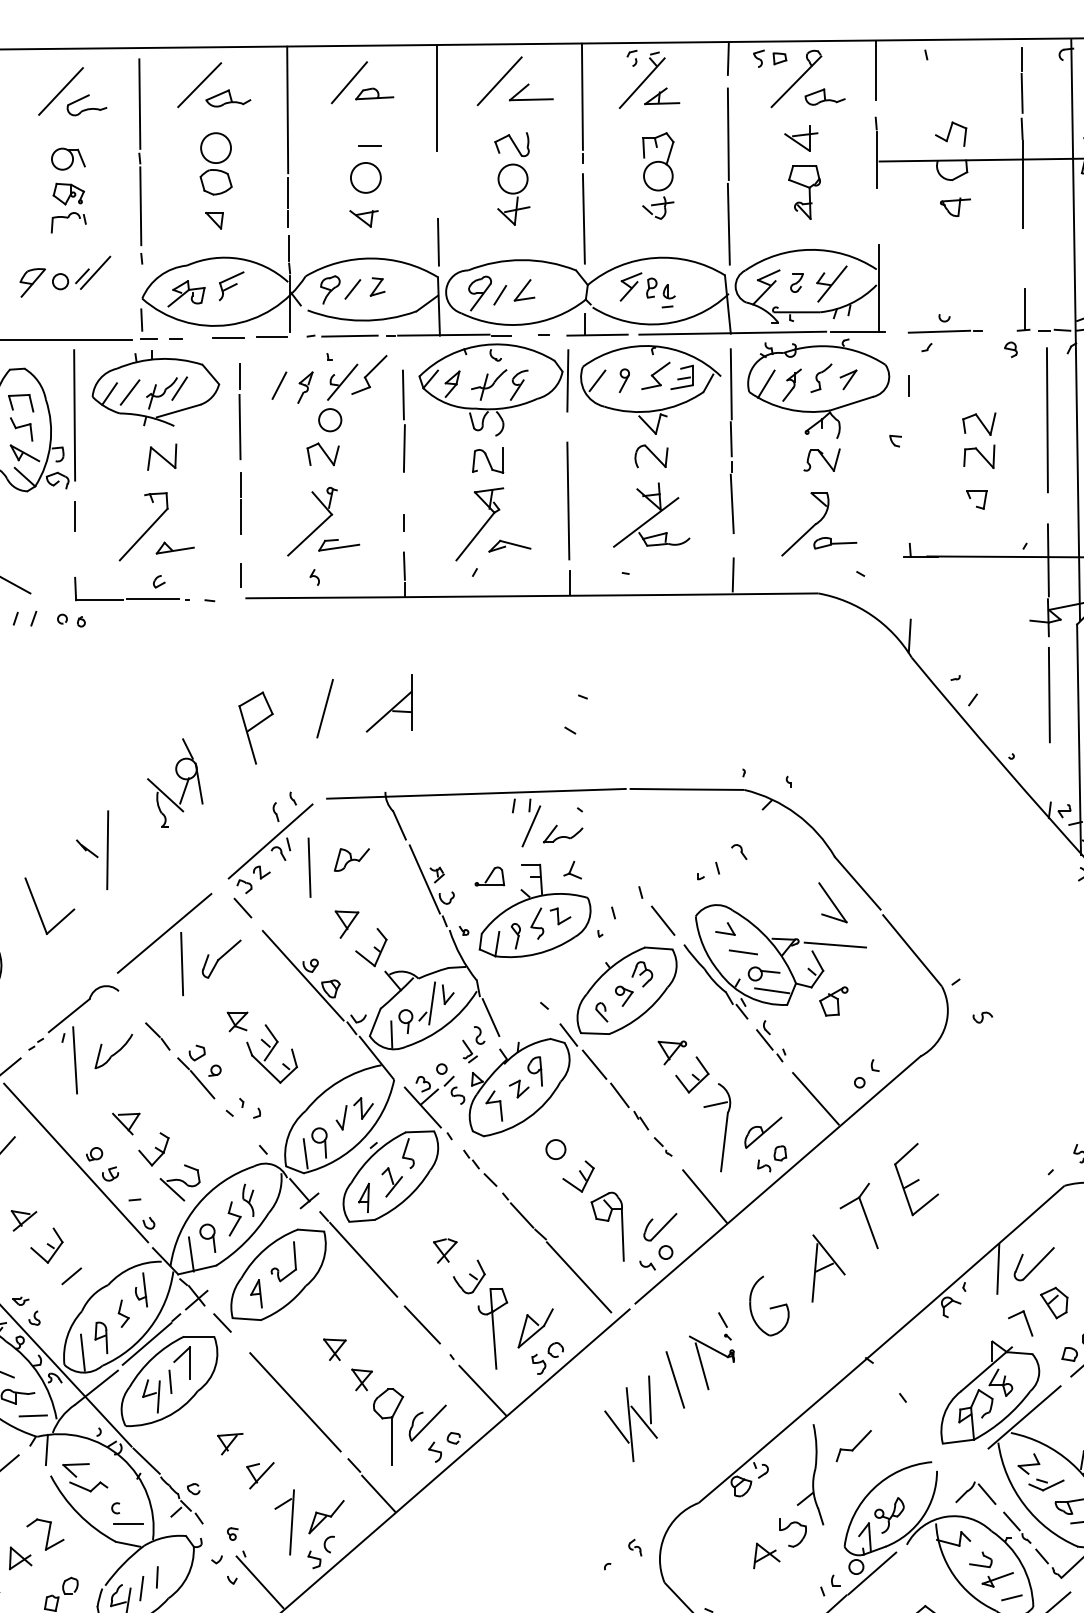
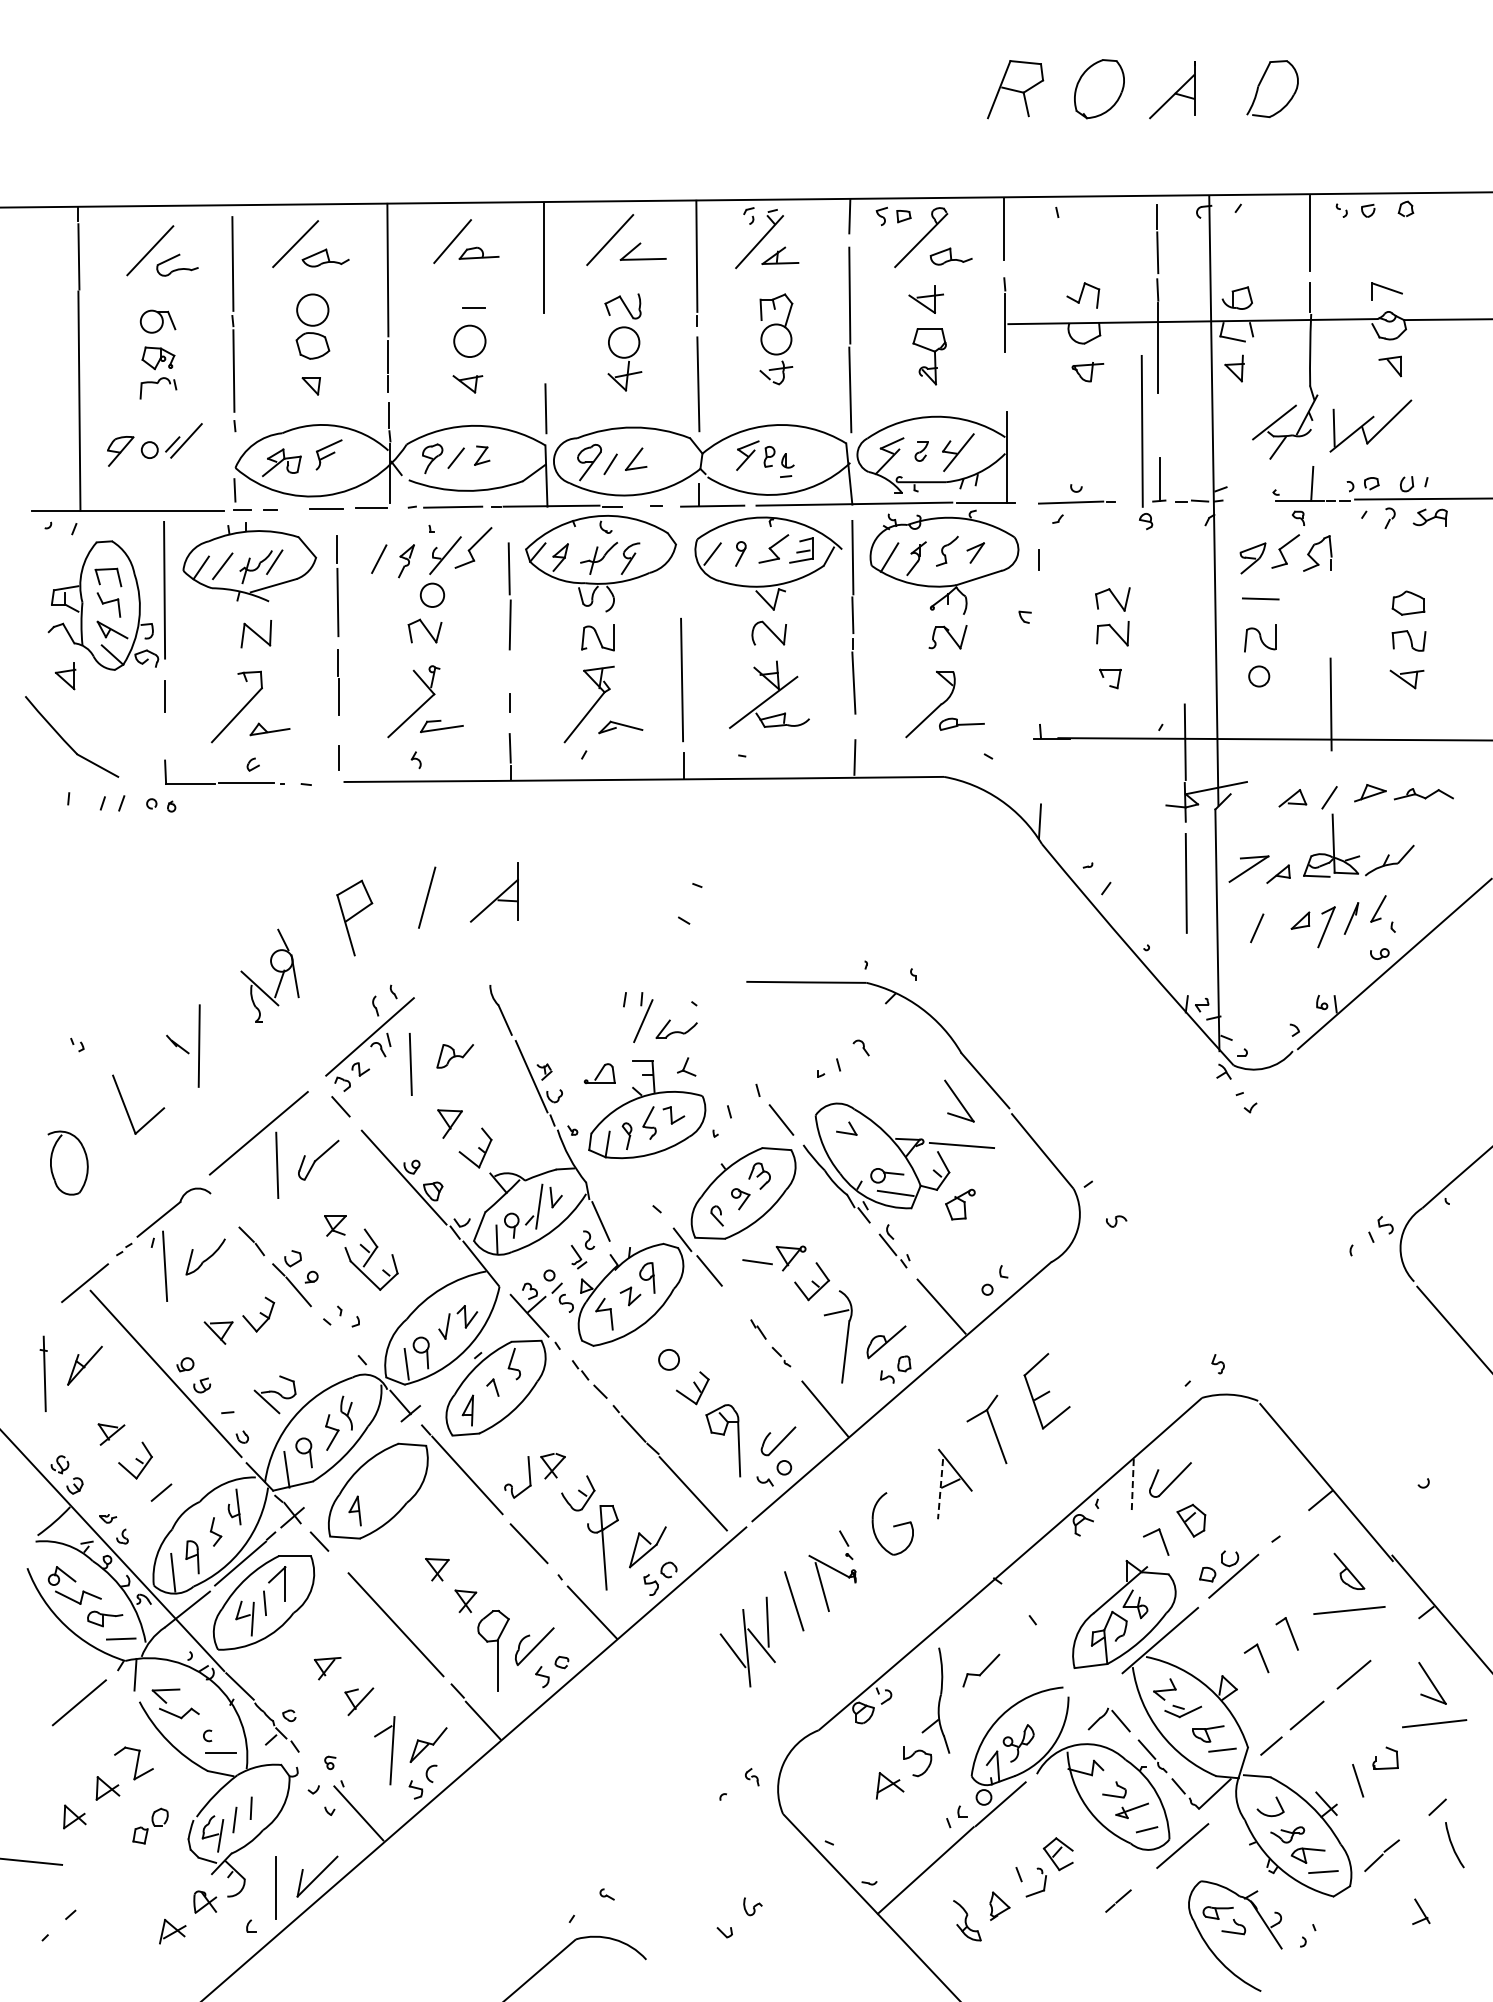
line: (567, 380) -> (681, 553), removed
line: (1046, 420) -> (1141, 431), moved
line: (476, 793) -> (585, 986), removed
line: (743, 952) -> (757, 1262), moved
line: (619, 1094) -> (735, 1302), removed
part: (153, 1149) -> (258, 1314), moved
line: (394, 1186) -> (499, 1398), removed
part: (277, 1268) -> (511, 1484), moved
line: (998, 1269) -> (1132, 1485), solid -> dashed
line: (814, 1273) -> (940, 1489), solid -> dashed

